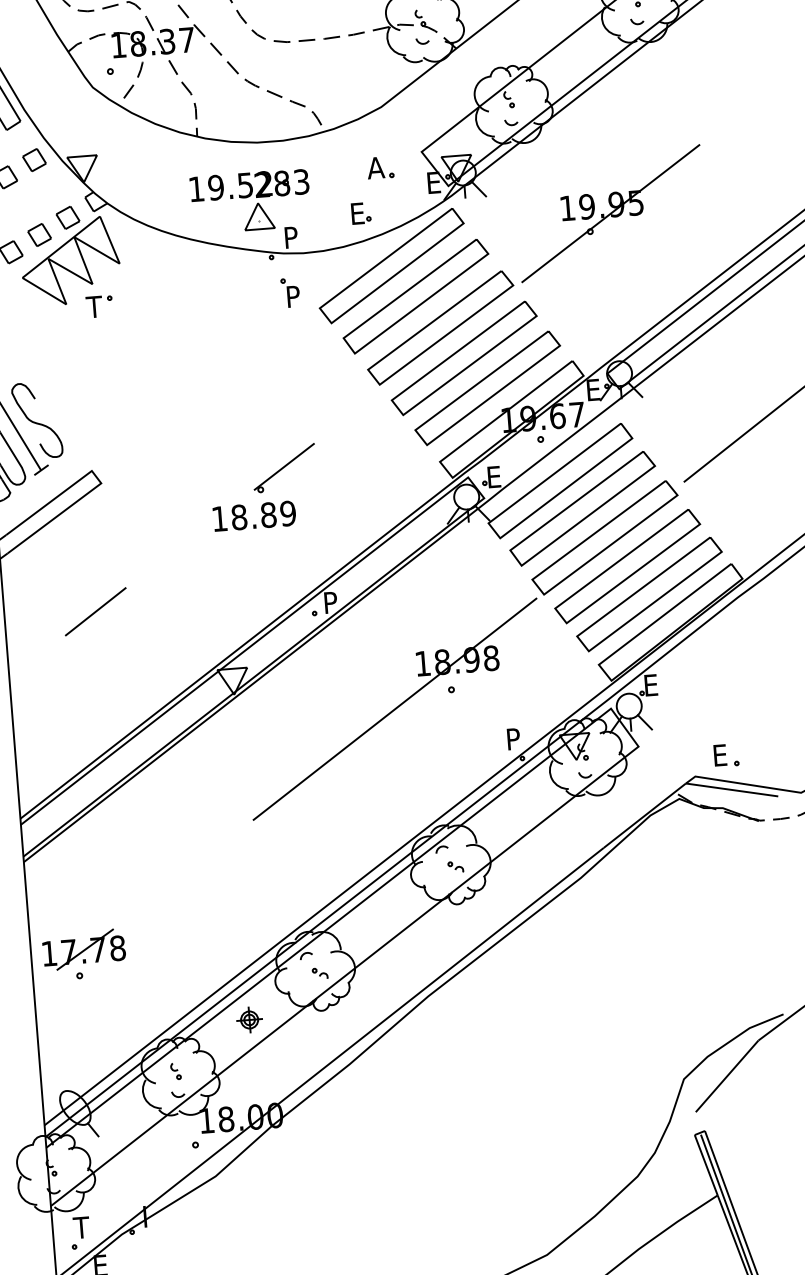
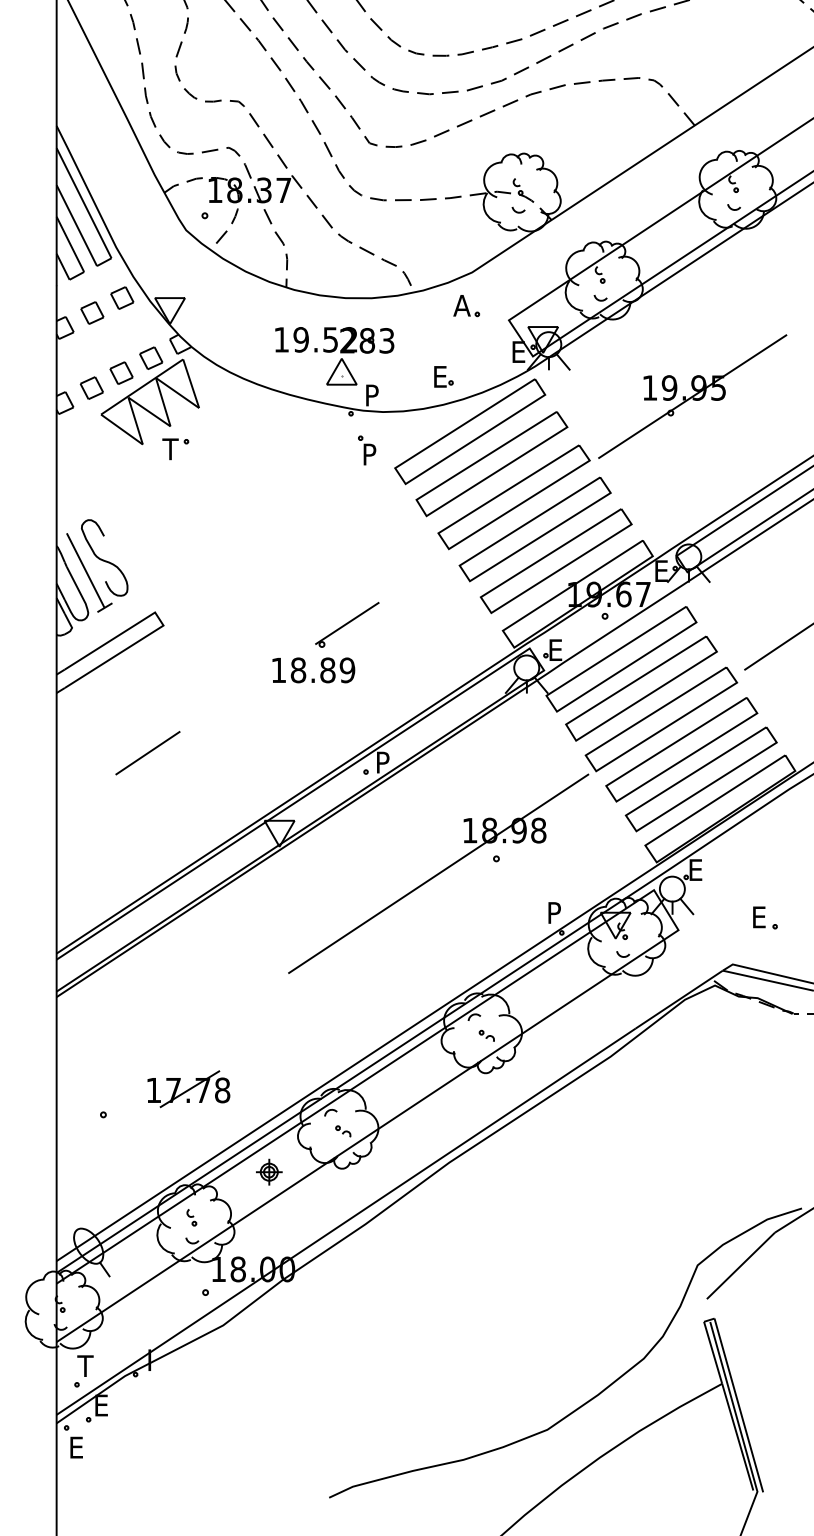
part: (380, 168) -> (466, 306), moved
part: (726, 755) -> (765, 917), moved
part: (83, 950) -> (188, 1089), moved

